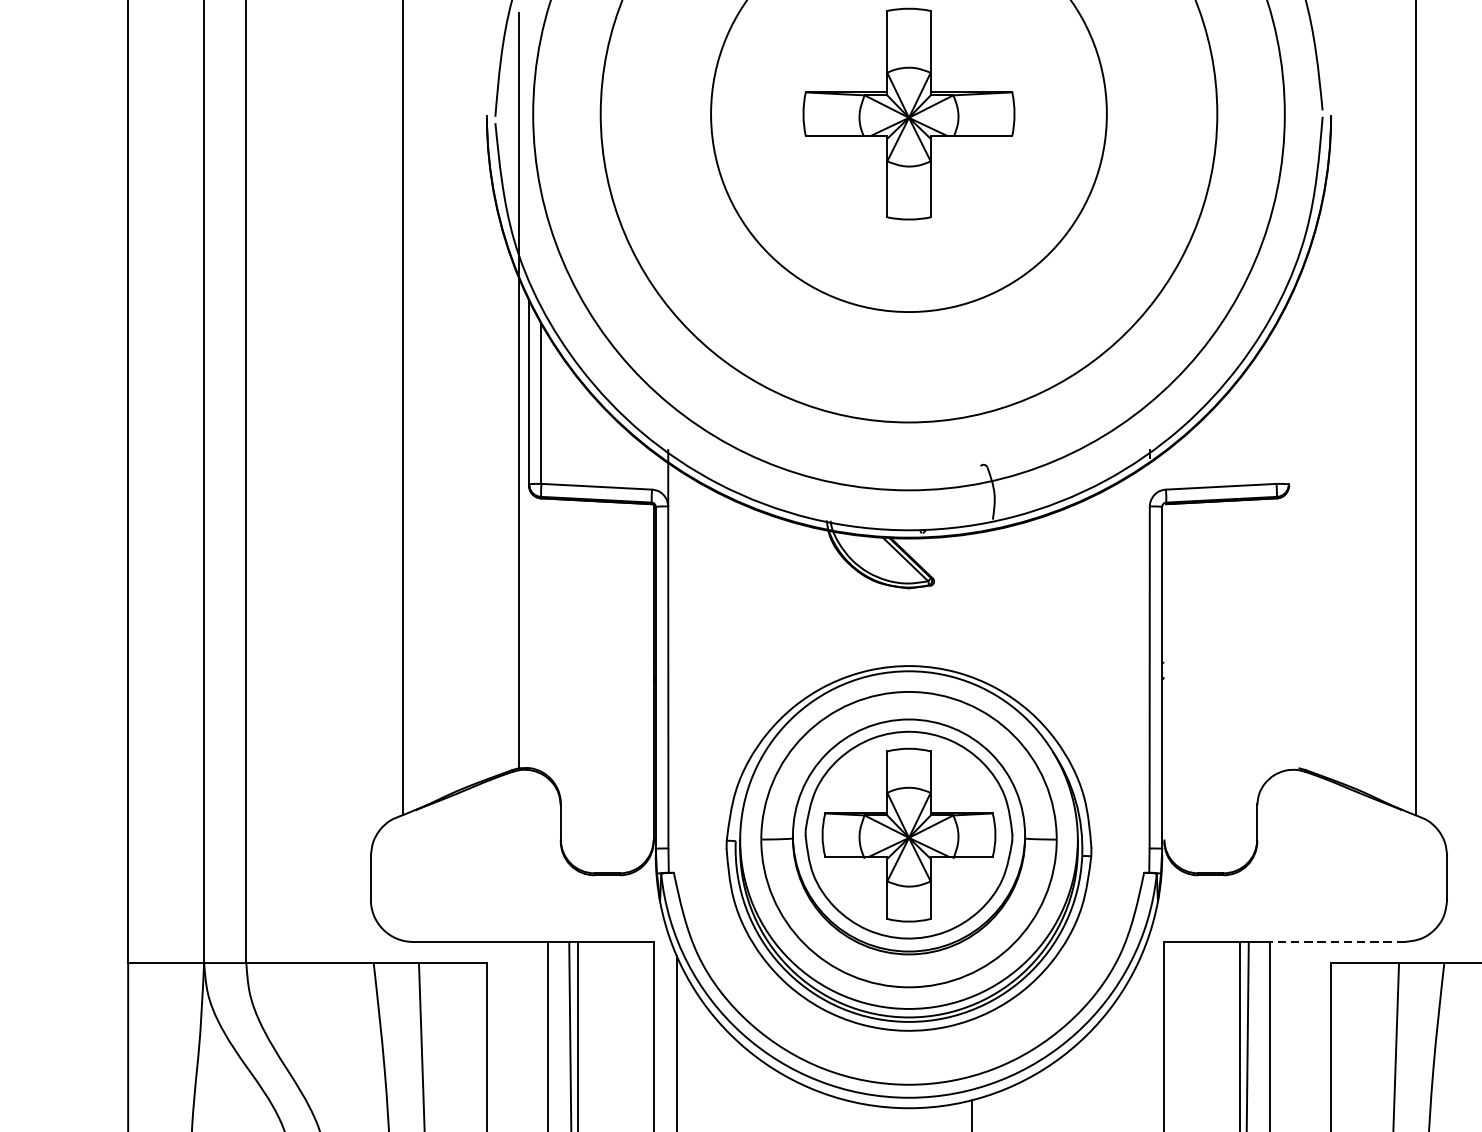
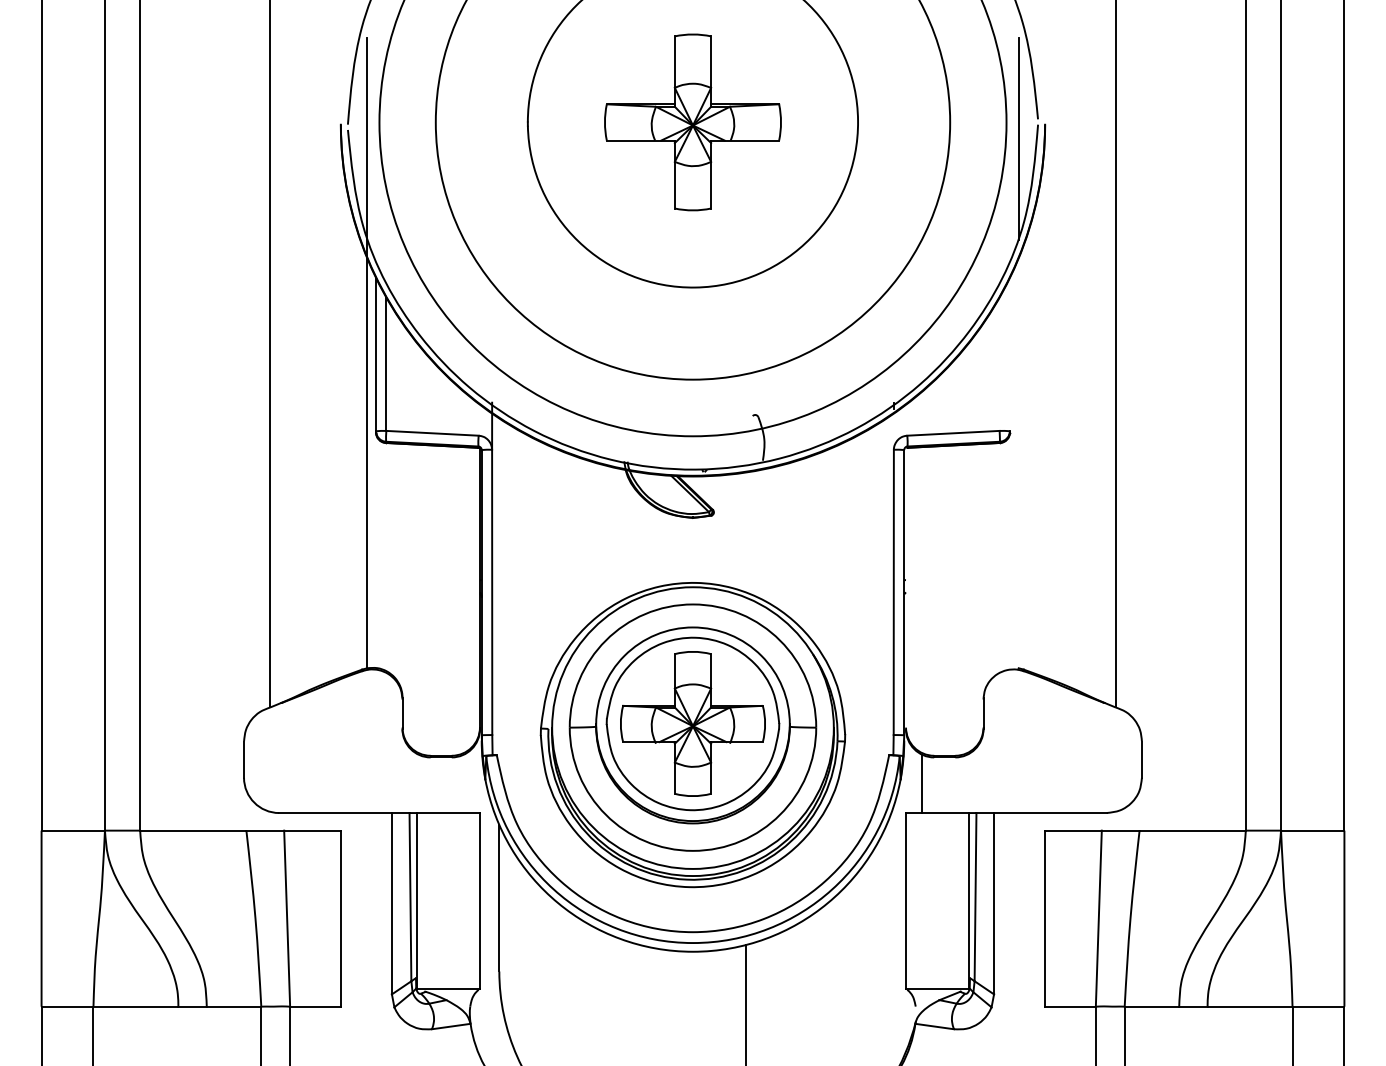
line: (1299, 133) -> (1018, 138), added
line: (1182, 906) -> (921, 783), added
line: (1336, 942) -> (1049, 813), dashed -> solid

